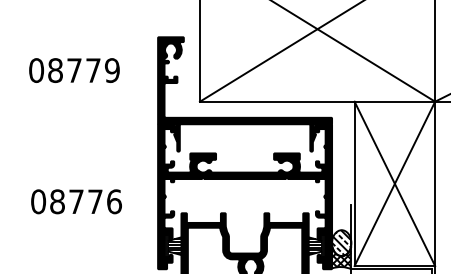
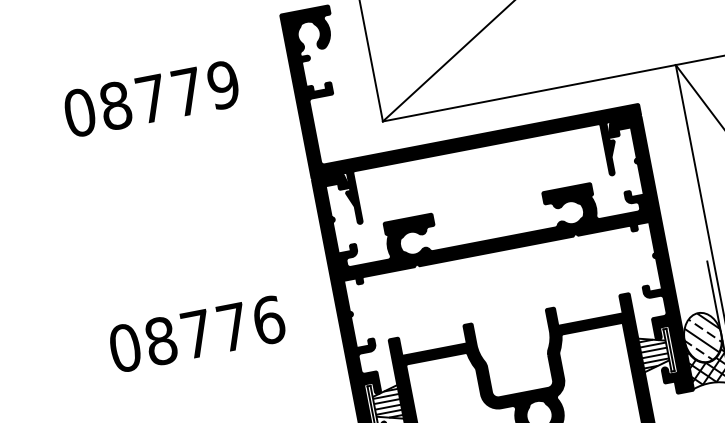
text: (74, 70) -> (151, 98), moved
text: (76, 201) -> (196, 333), moved

